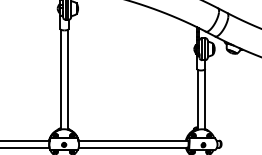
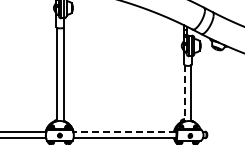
line: (197, 99) -> (184, 93), solid -> dashed
line: (133, 140) -> (124, 131), solid -> dashed

